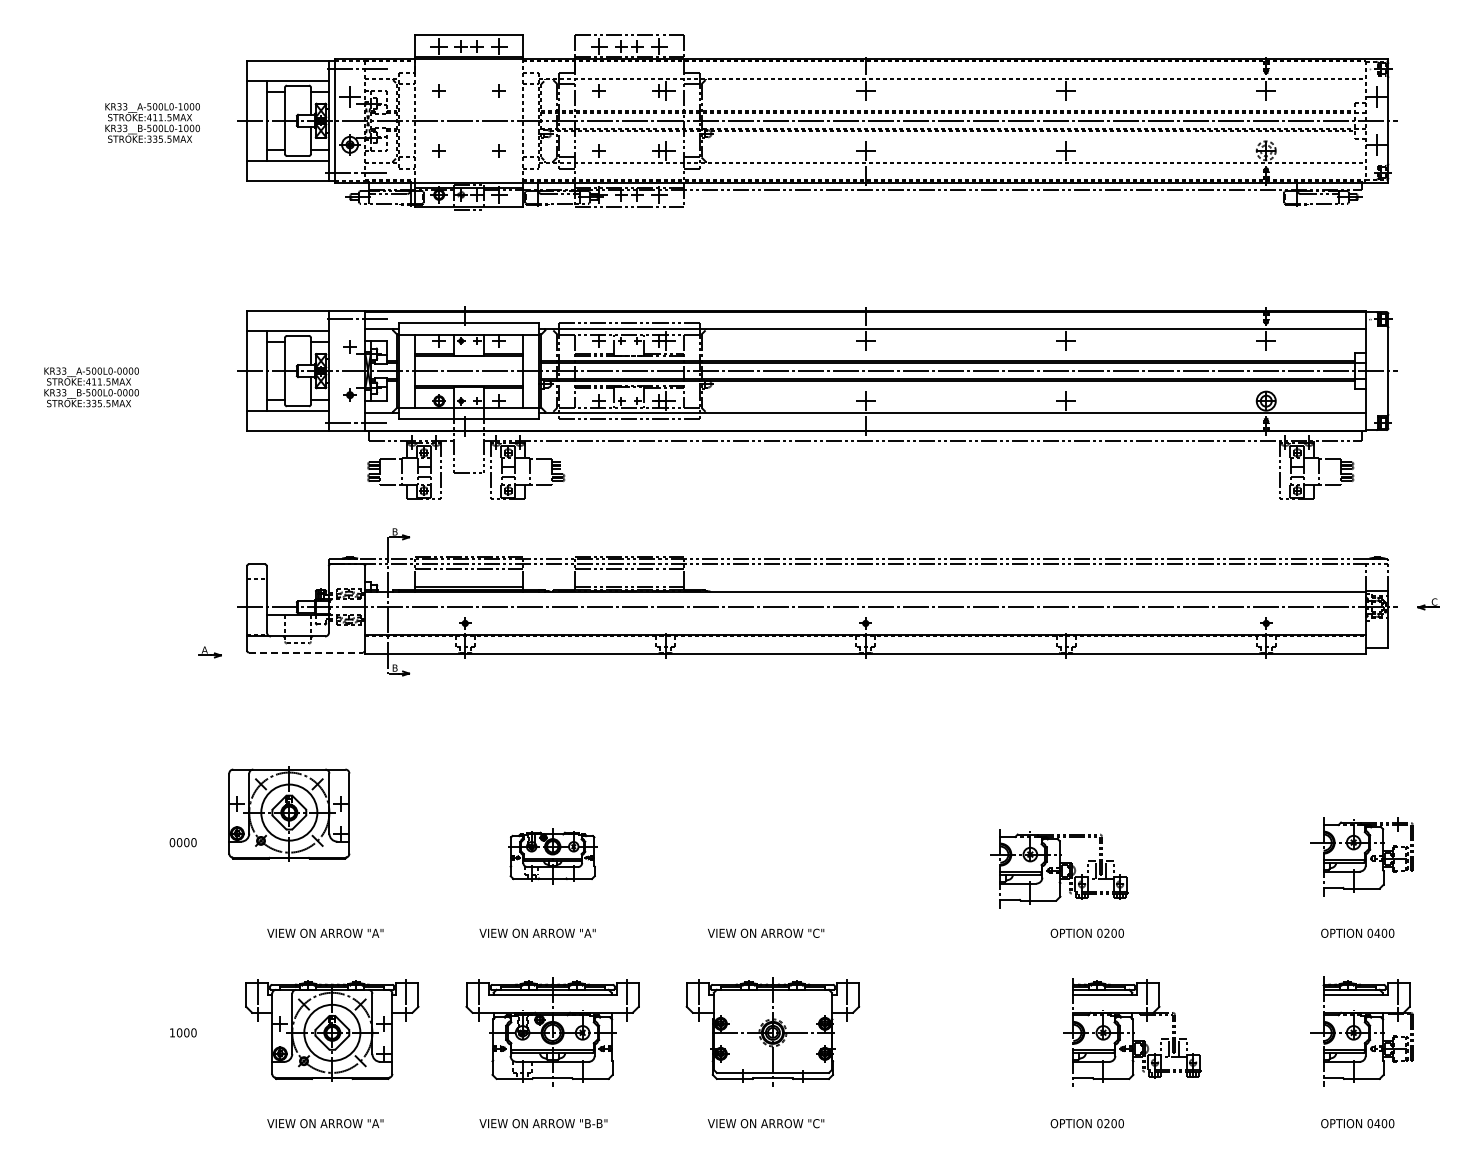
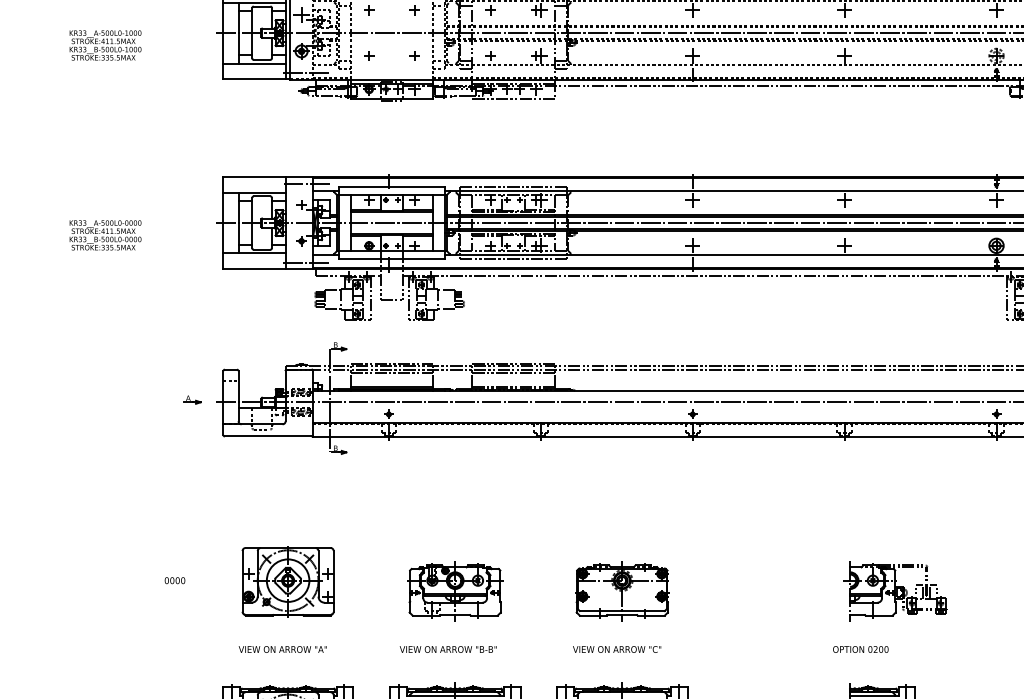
text: (152, 122) -> (105, 45), moved
part: (209, 652) -> (191, 400), moved
line: (306, 652) -> (268, 436), dashed -> solid
part: (289, 813) -> (288, 581), moved
part: (552, 856) -> (455, 591), size x1.43
part: (772, 856) -> (621, 591), added
part: (1059, 868) -> (895, 591), moved
text: (595, 932) -> (487, 648), VIEW ON ARROW "A" -> VIEW ON ARROW "B-B"

